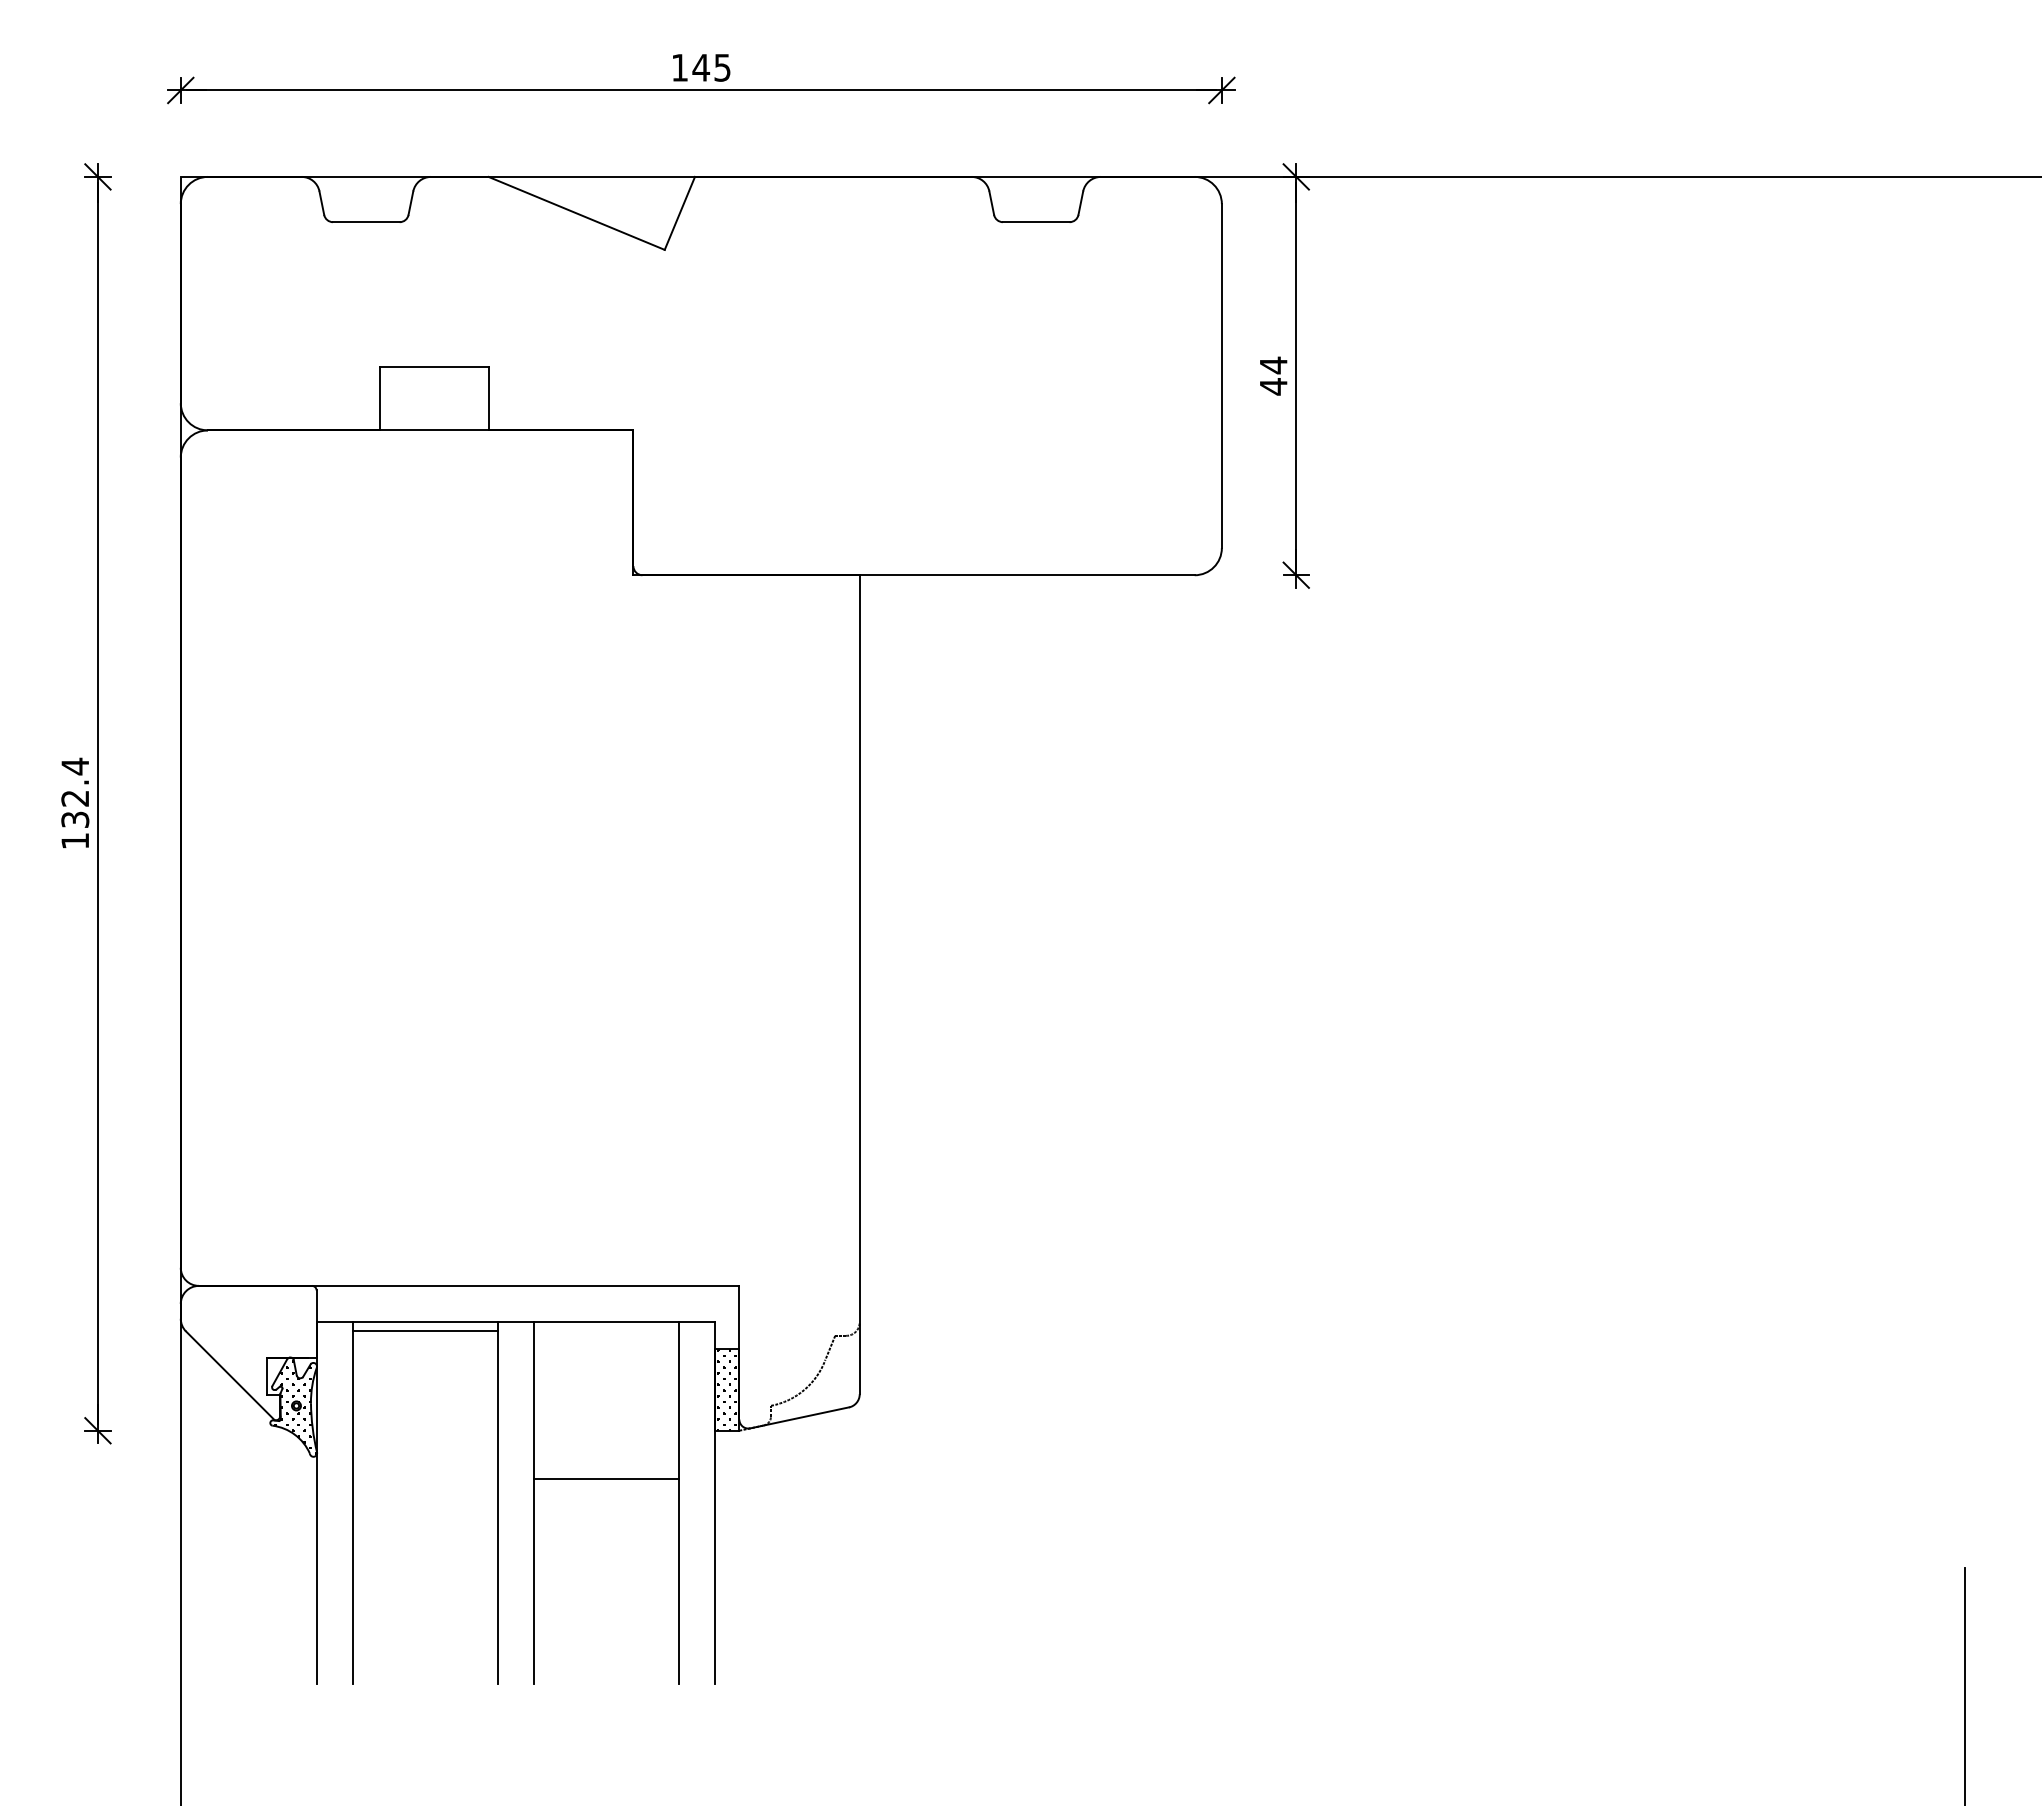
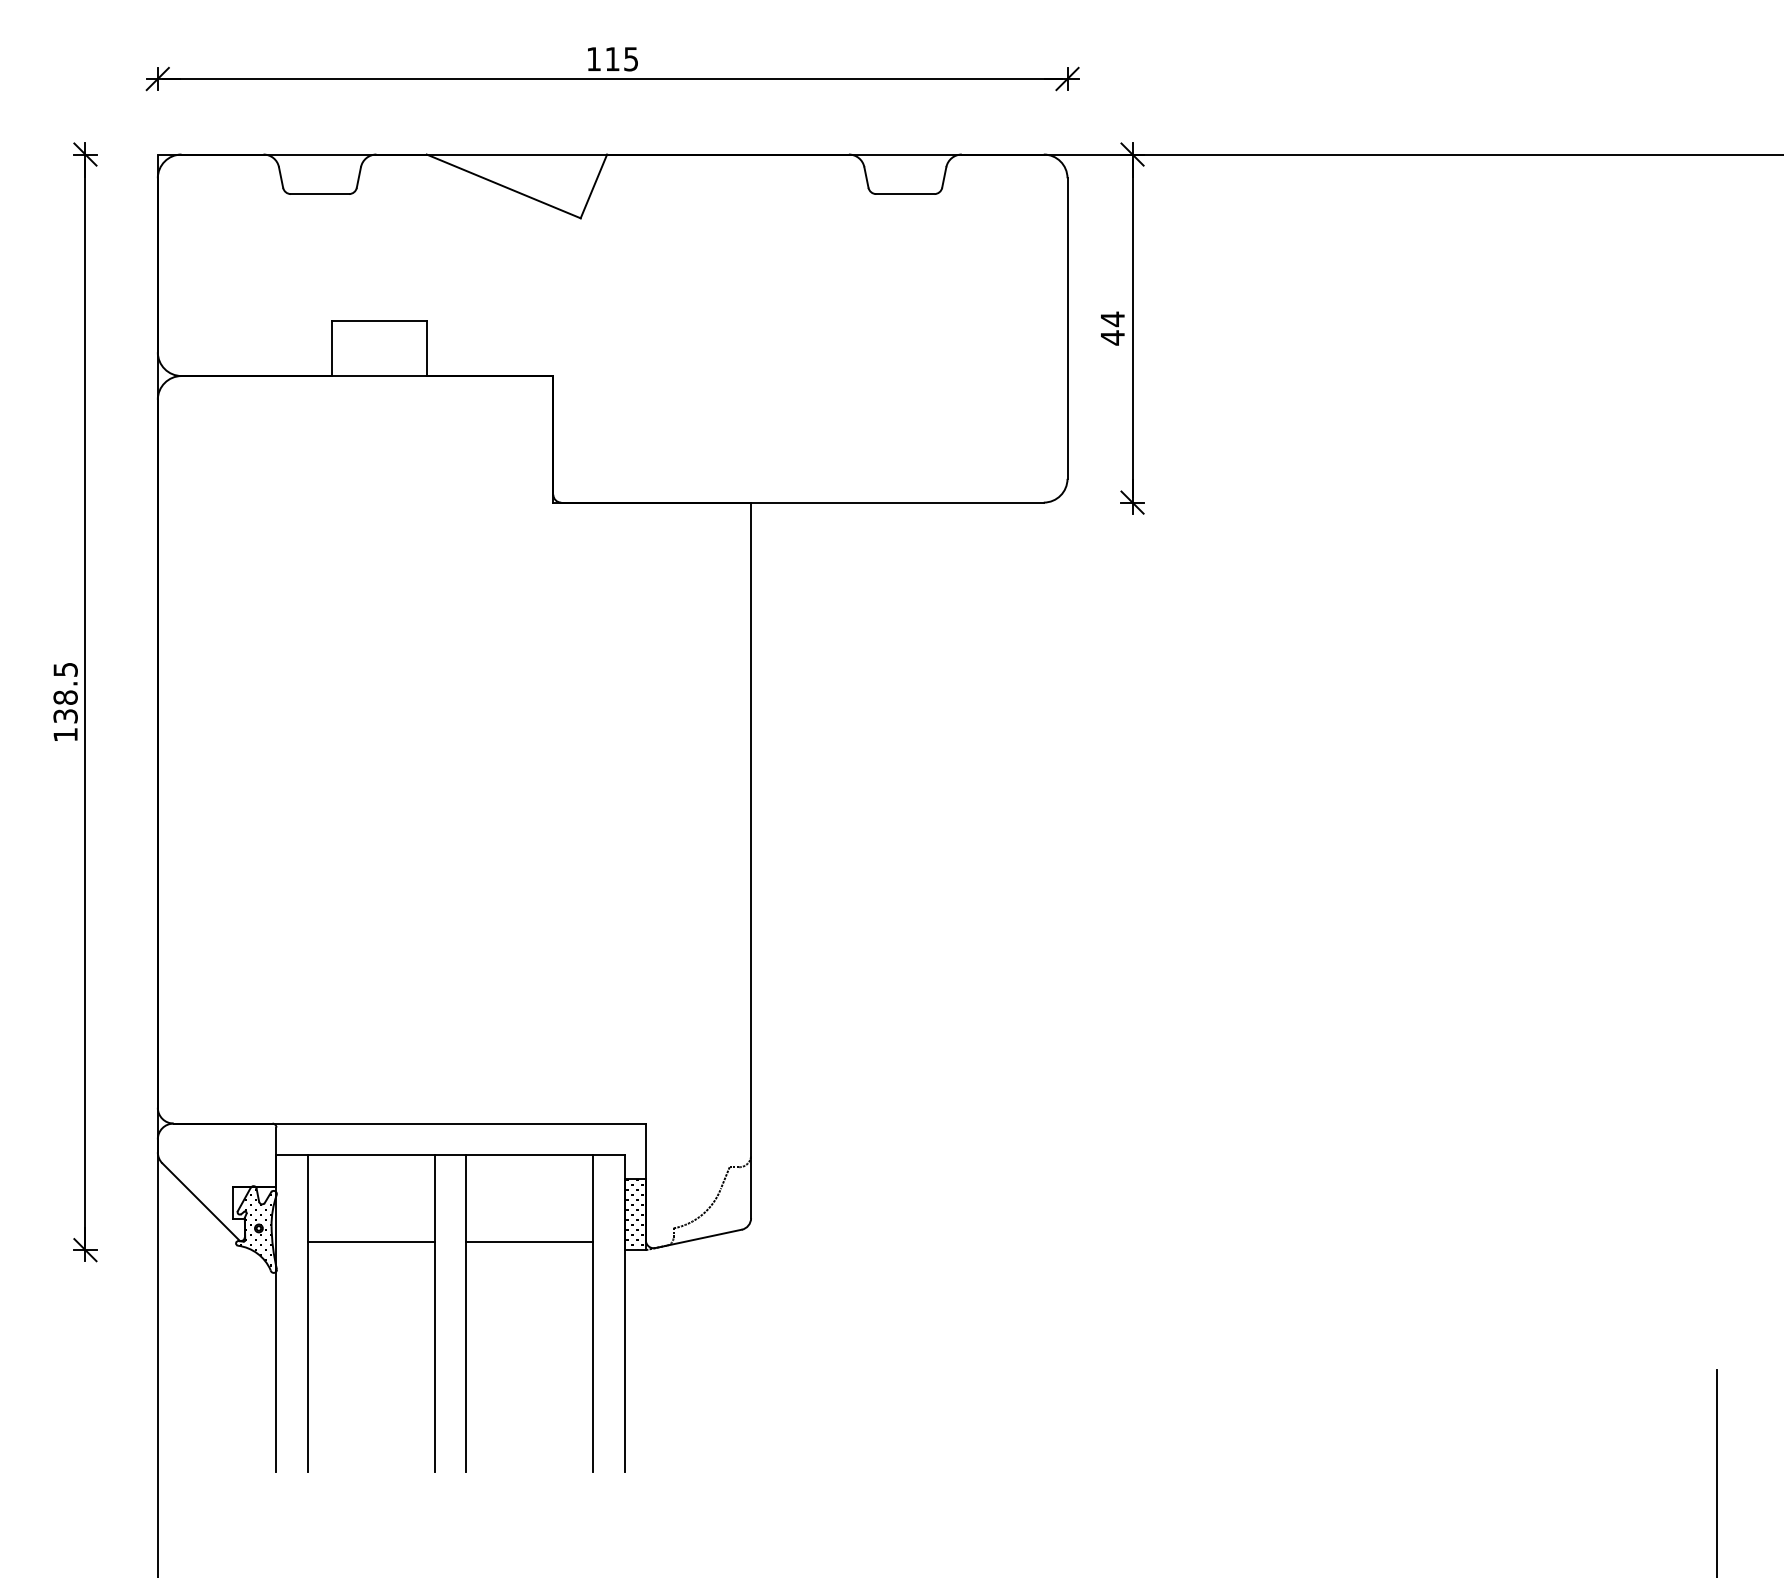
text: (701, 67) -> (612, 58), 145 -> 115
text: (75, 781) -> (65, 682), 132.4 -> 138.5
line: (424, 1330) -> (370, 1242), moved
line: (605, 1478) -> (528, 1242), moved

